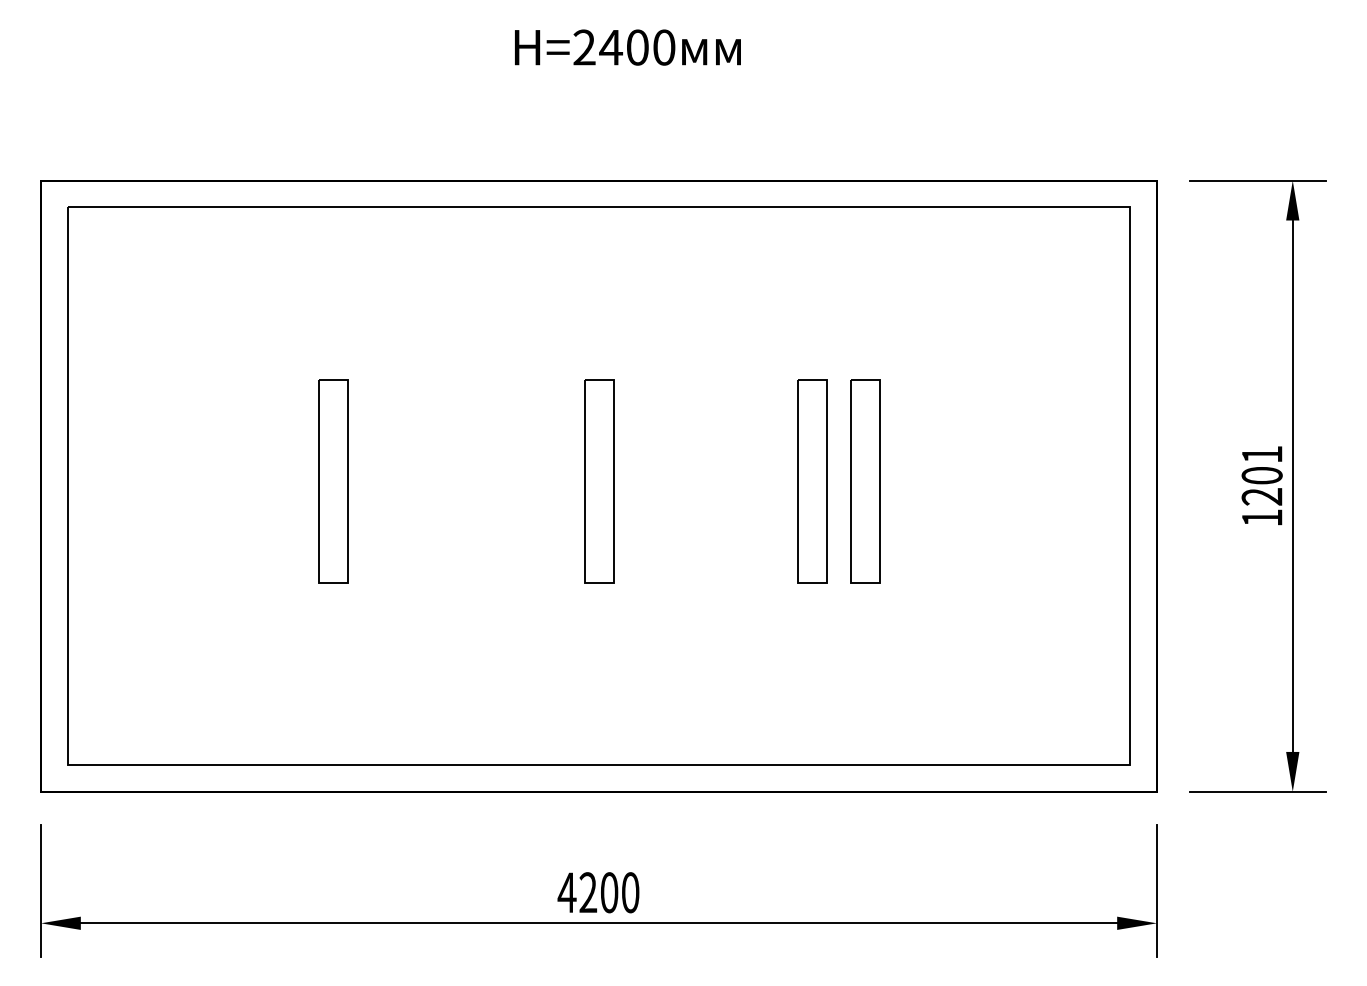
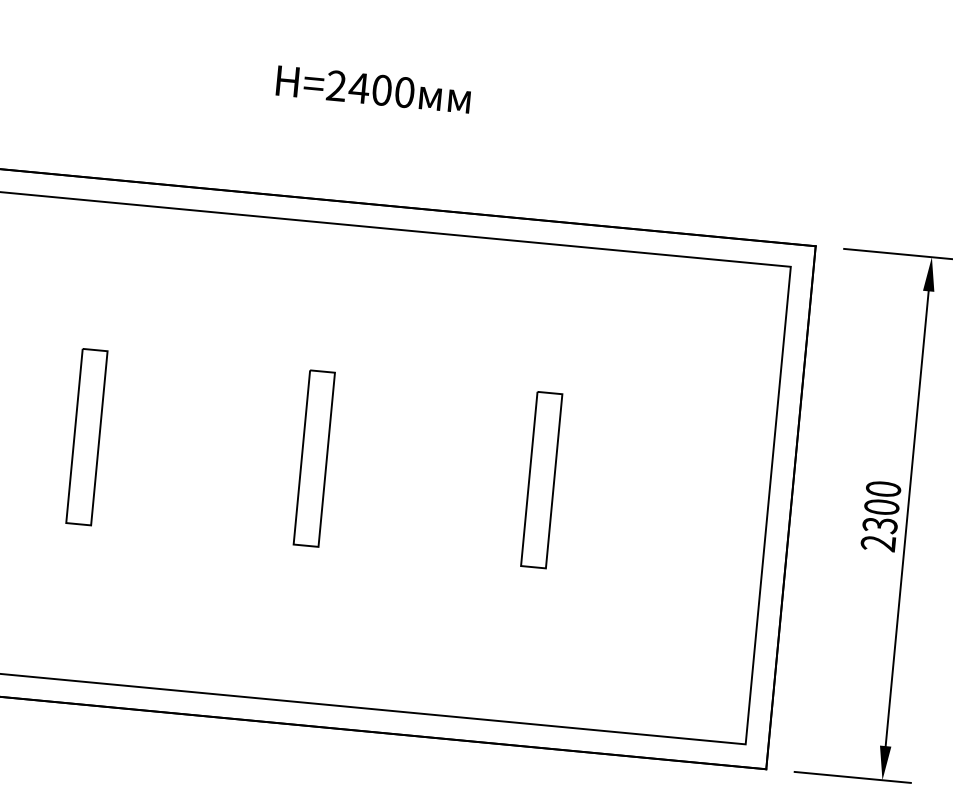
part: (812, 481) -> (496, 475), removed
text: (1261, 485) -> (880, 515), 1201 -> 2300

